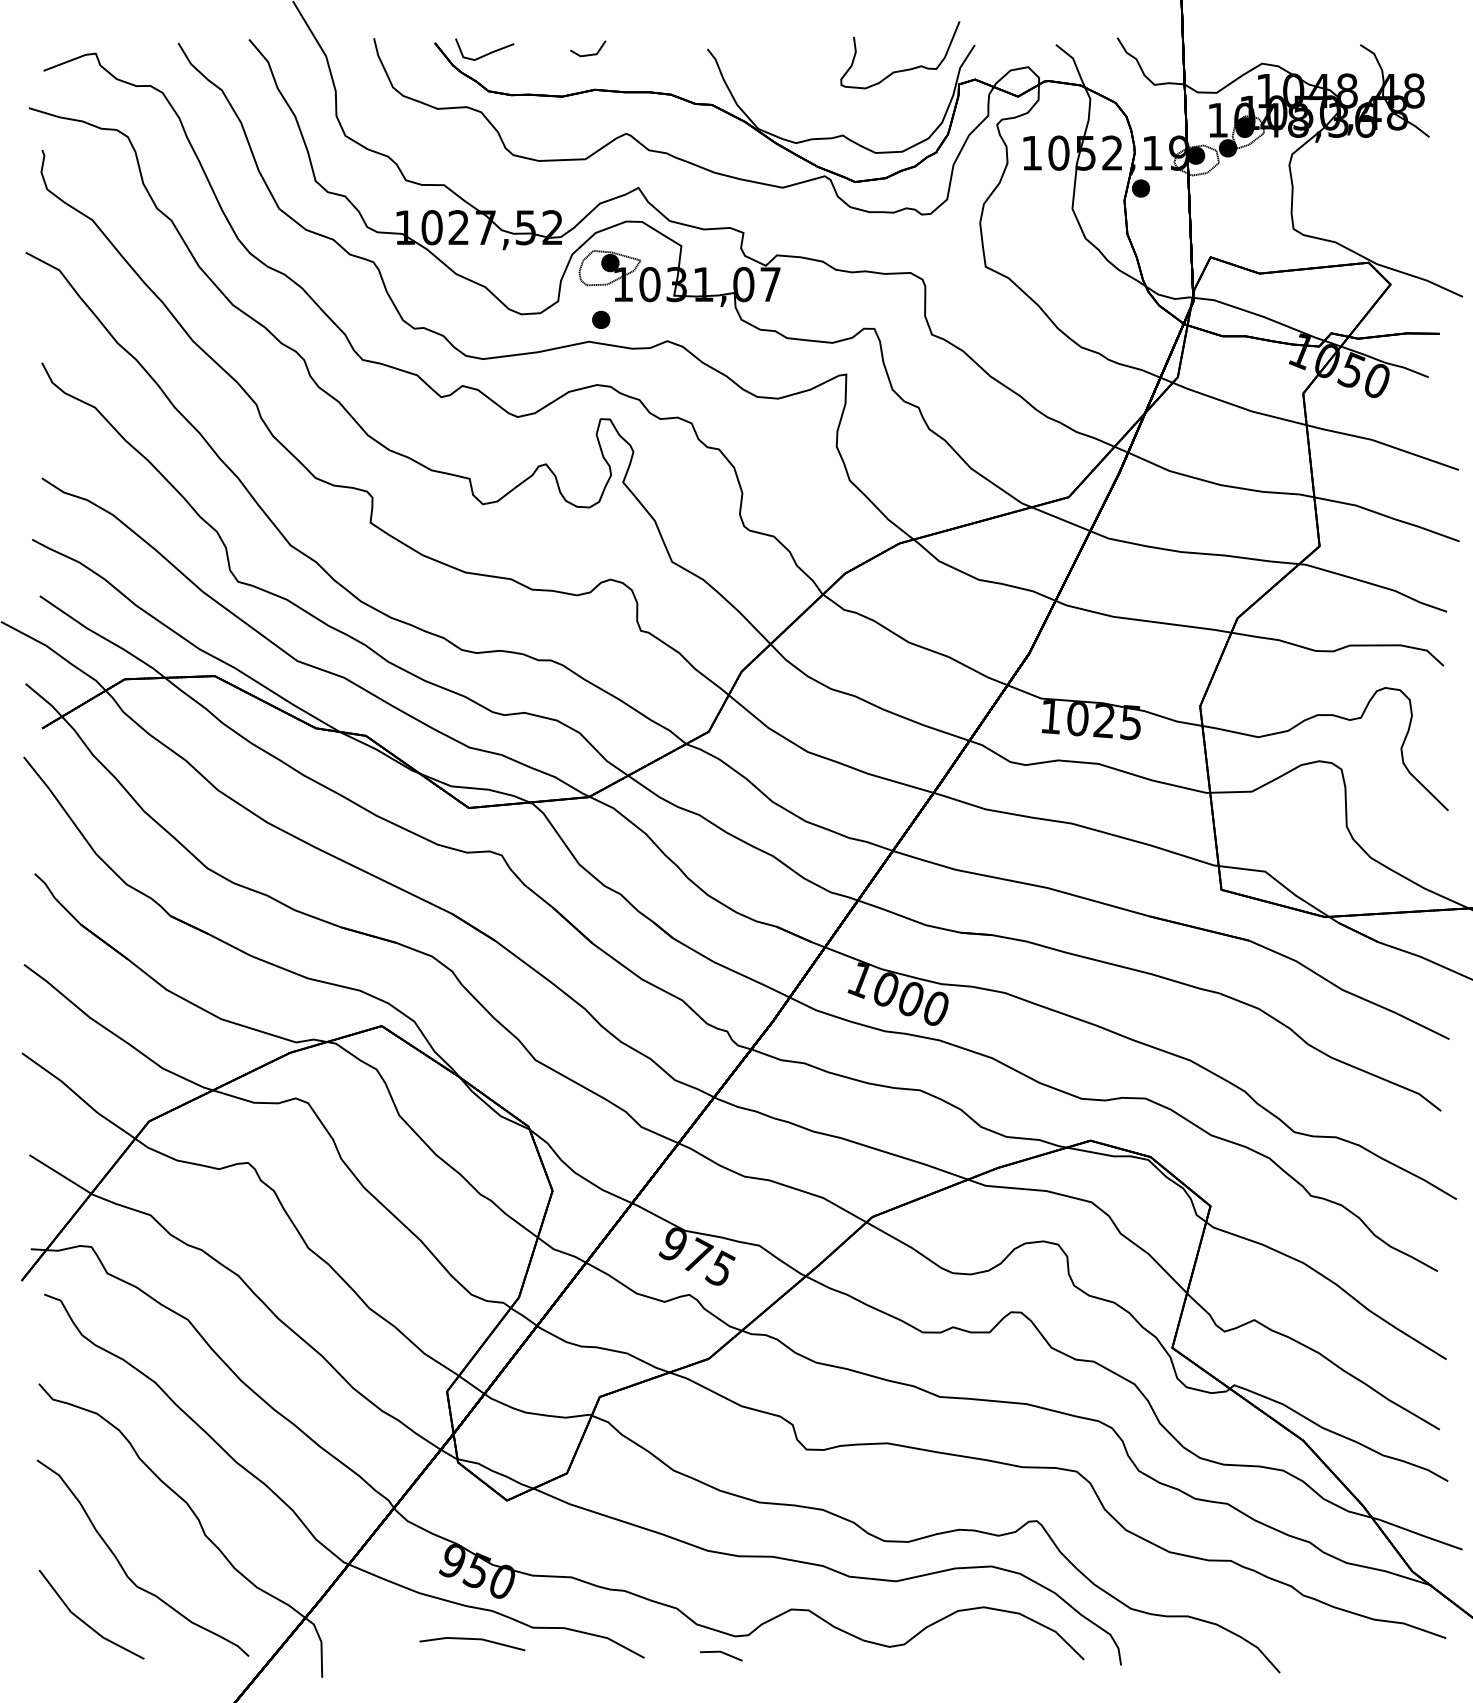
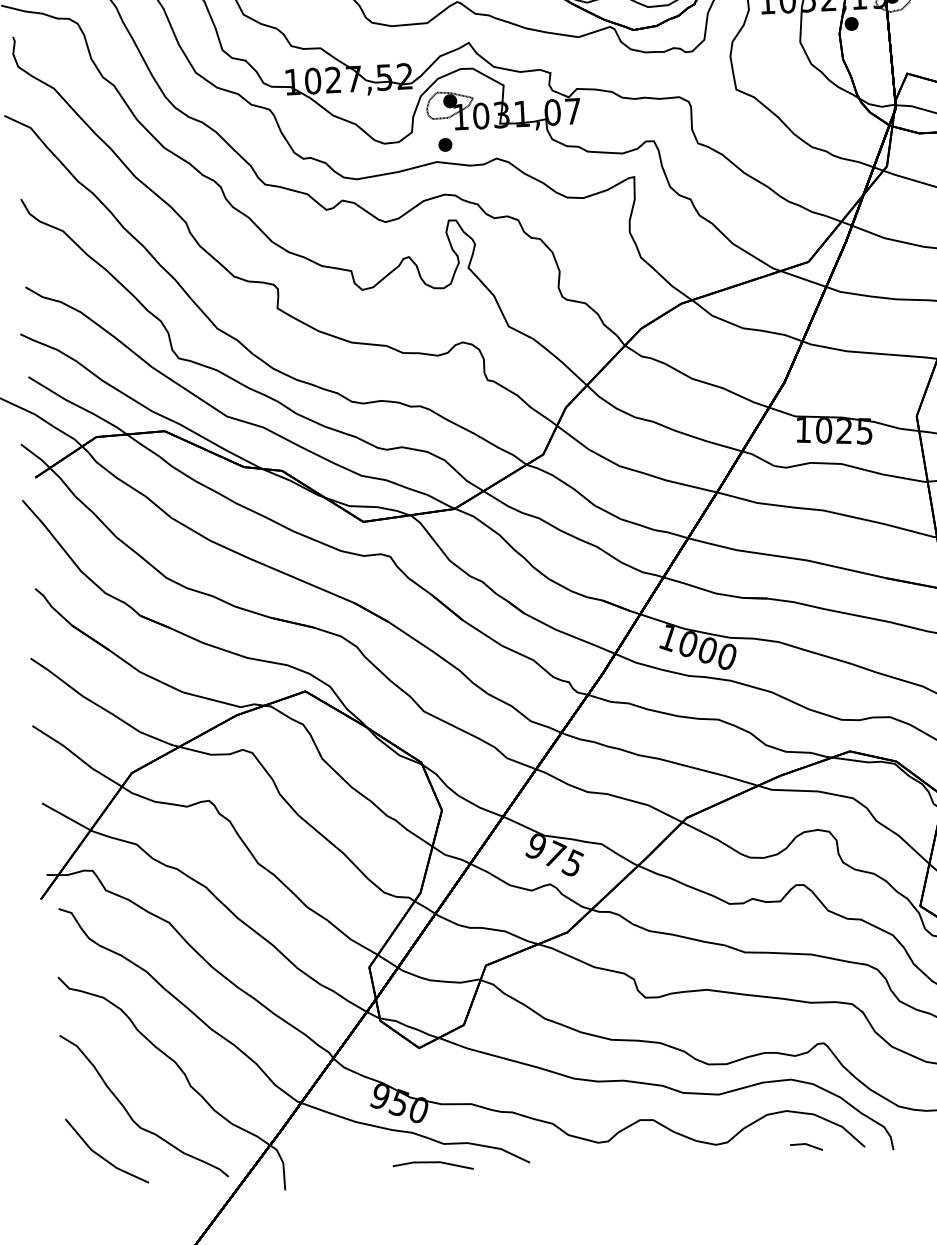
line: (472, 1639) -> (433, 1162), moved
line: (721, 1653) -> (806, 1145), moved

